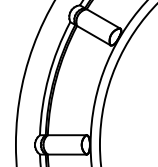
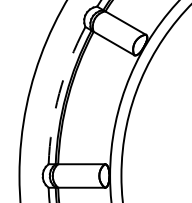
arc: (48, 76) -> (59, 93), solid -> dashed

